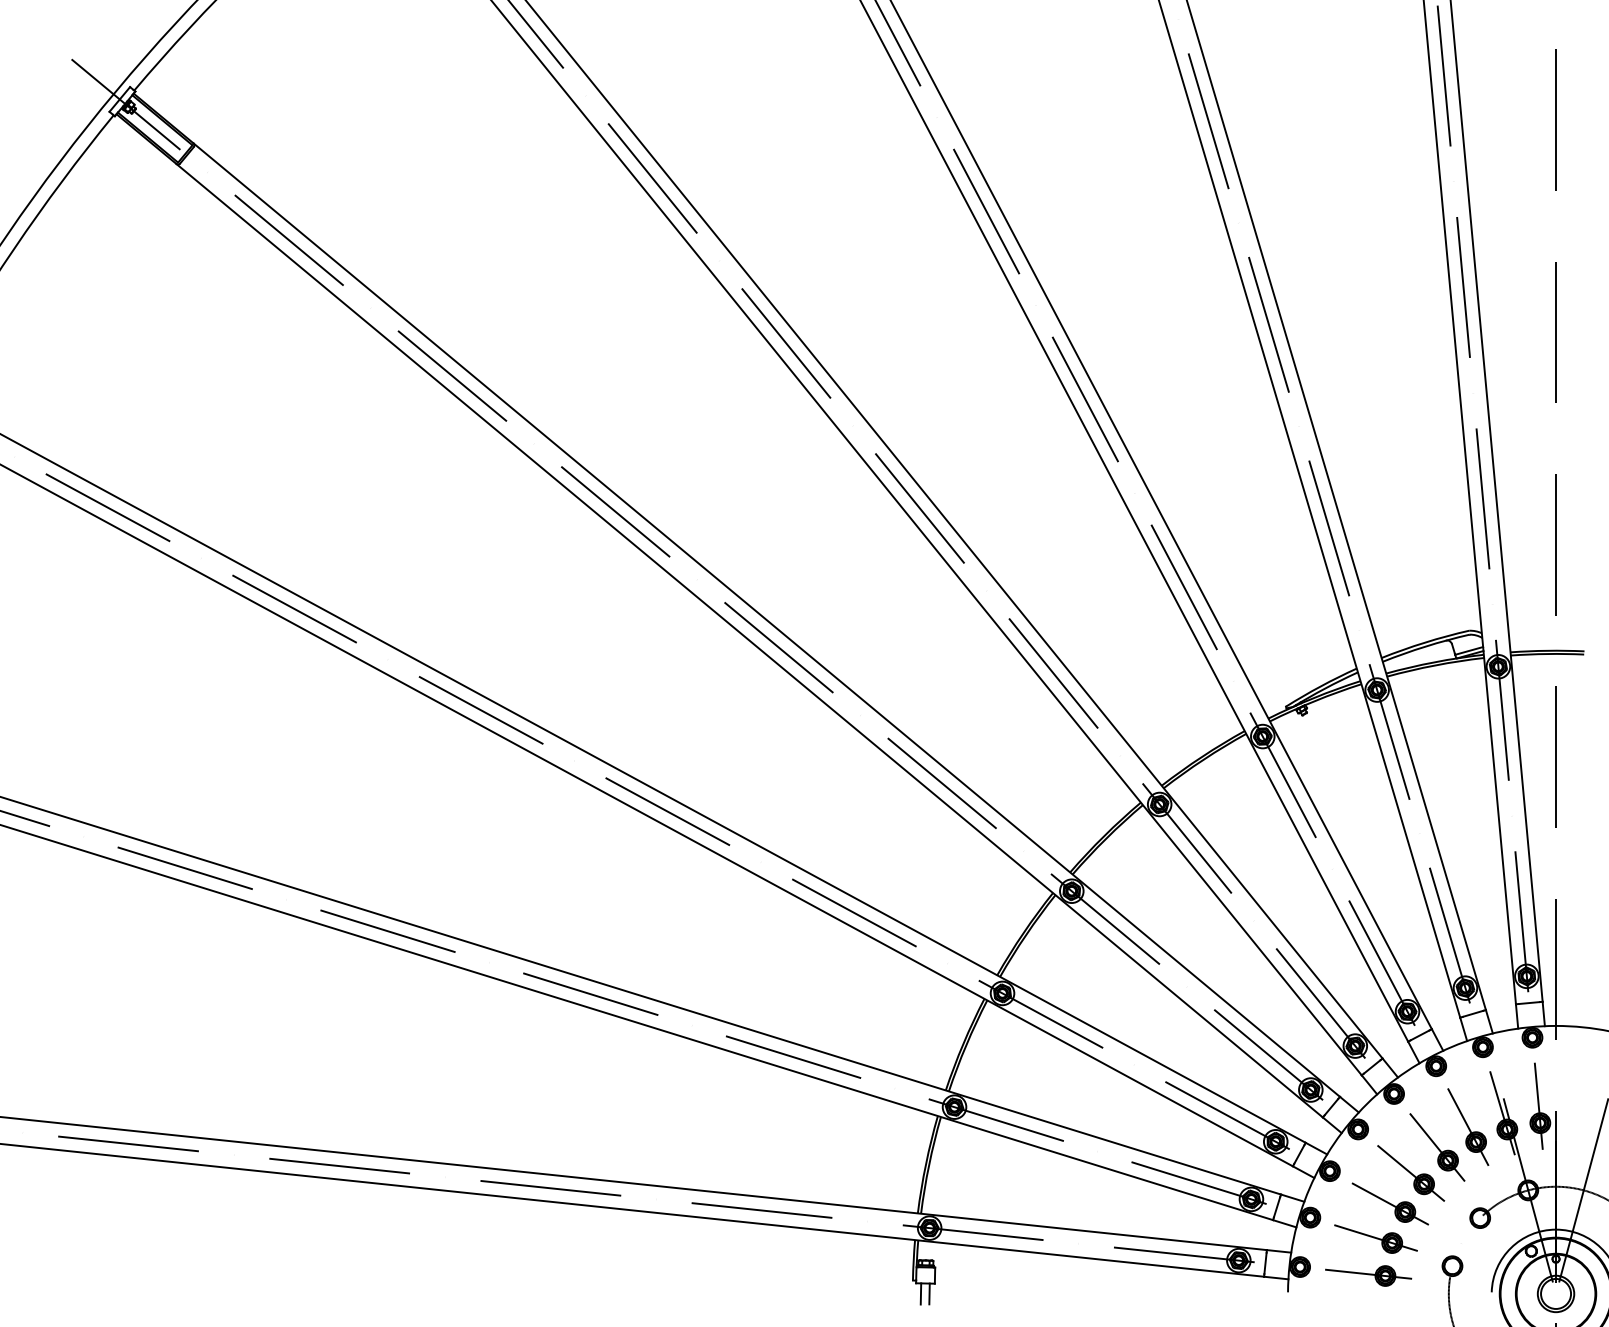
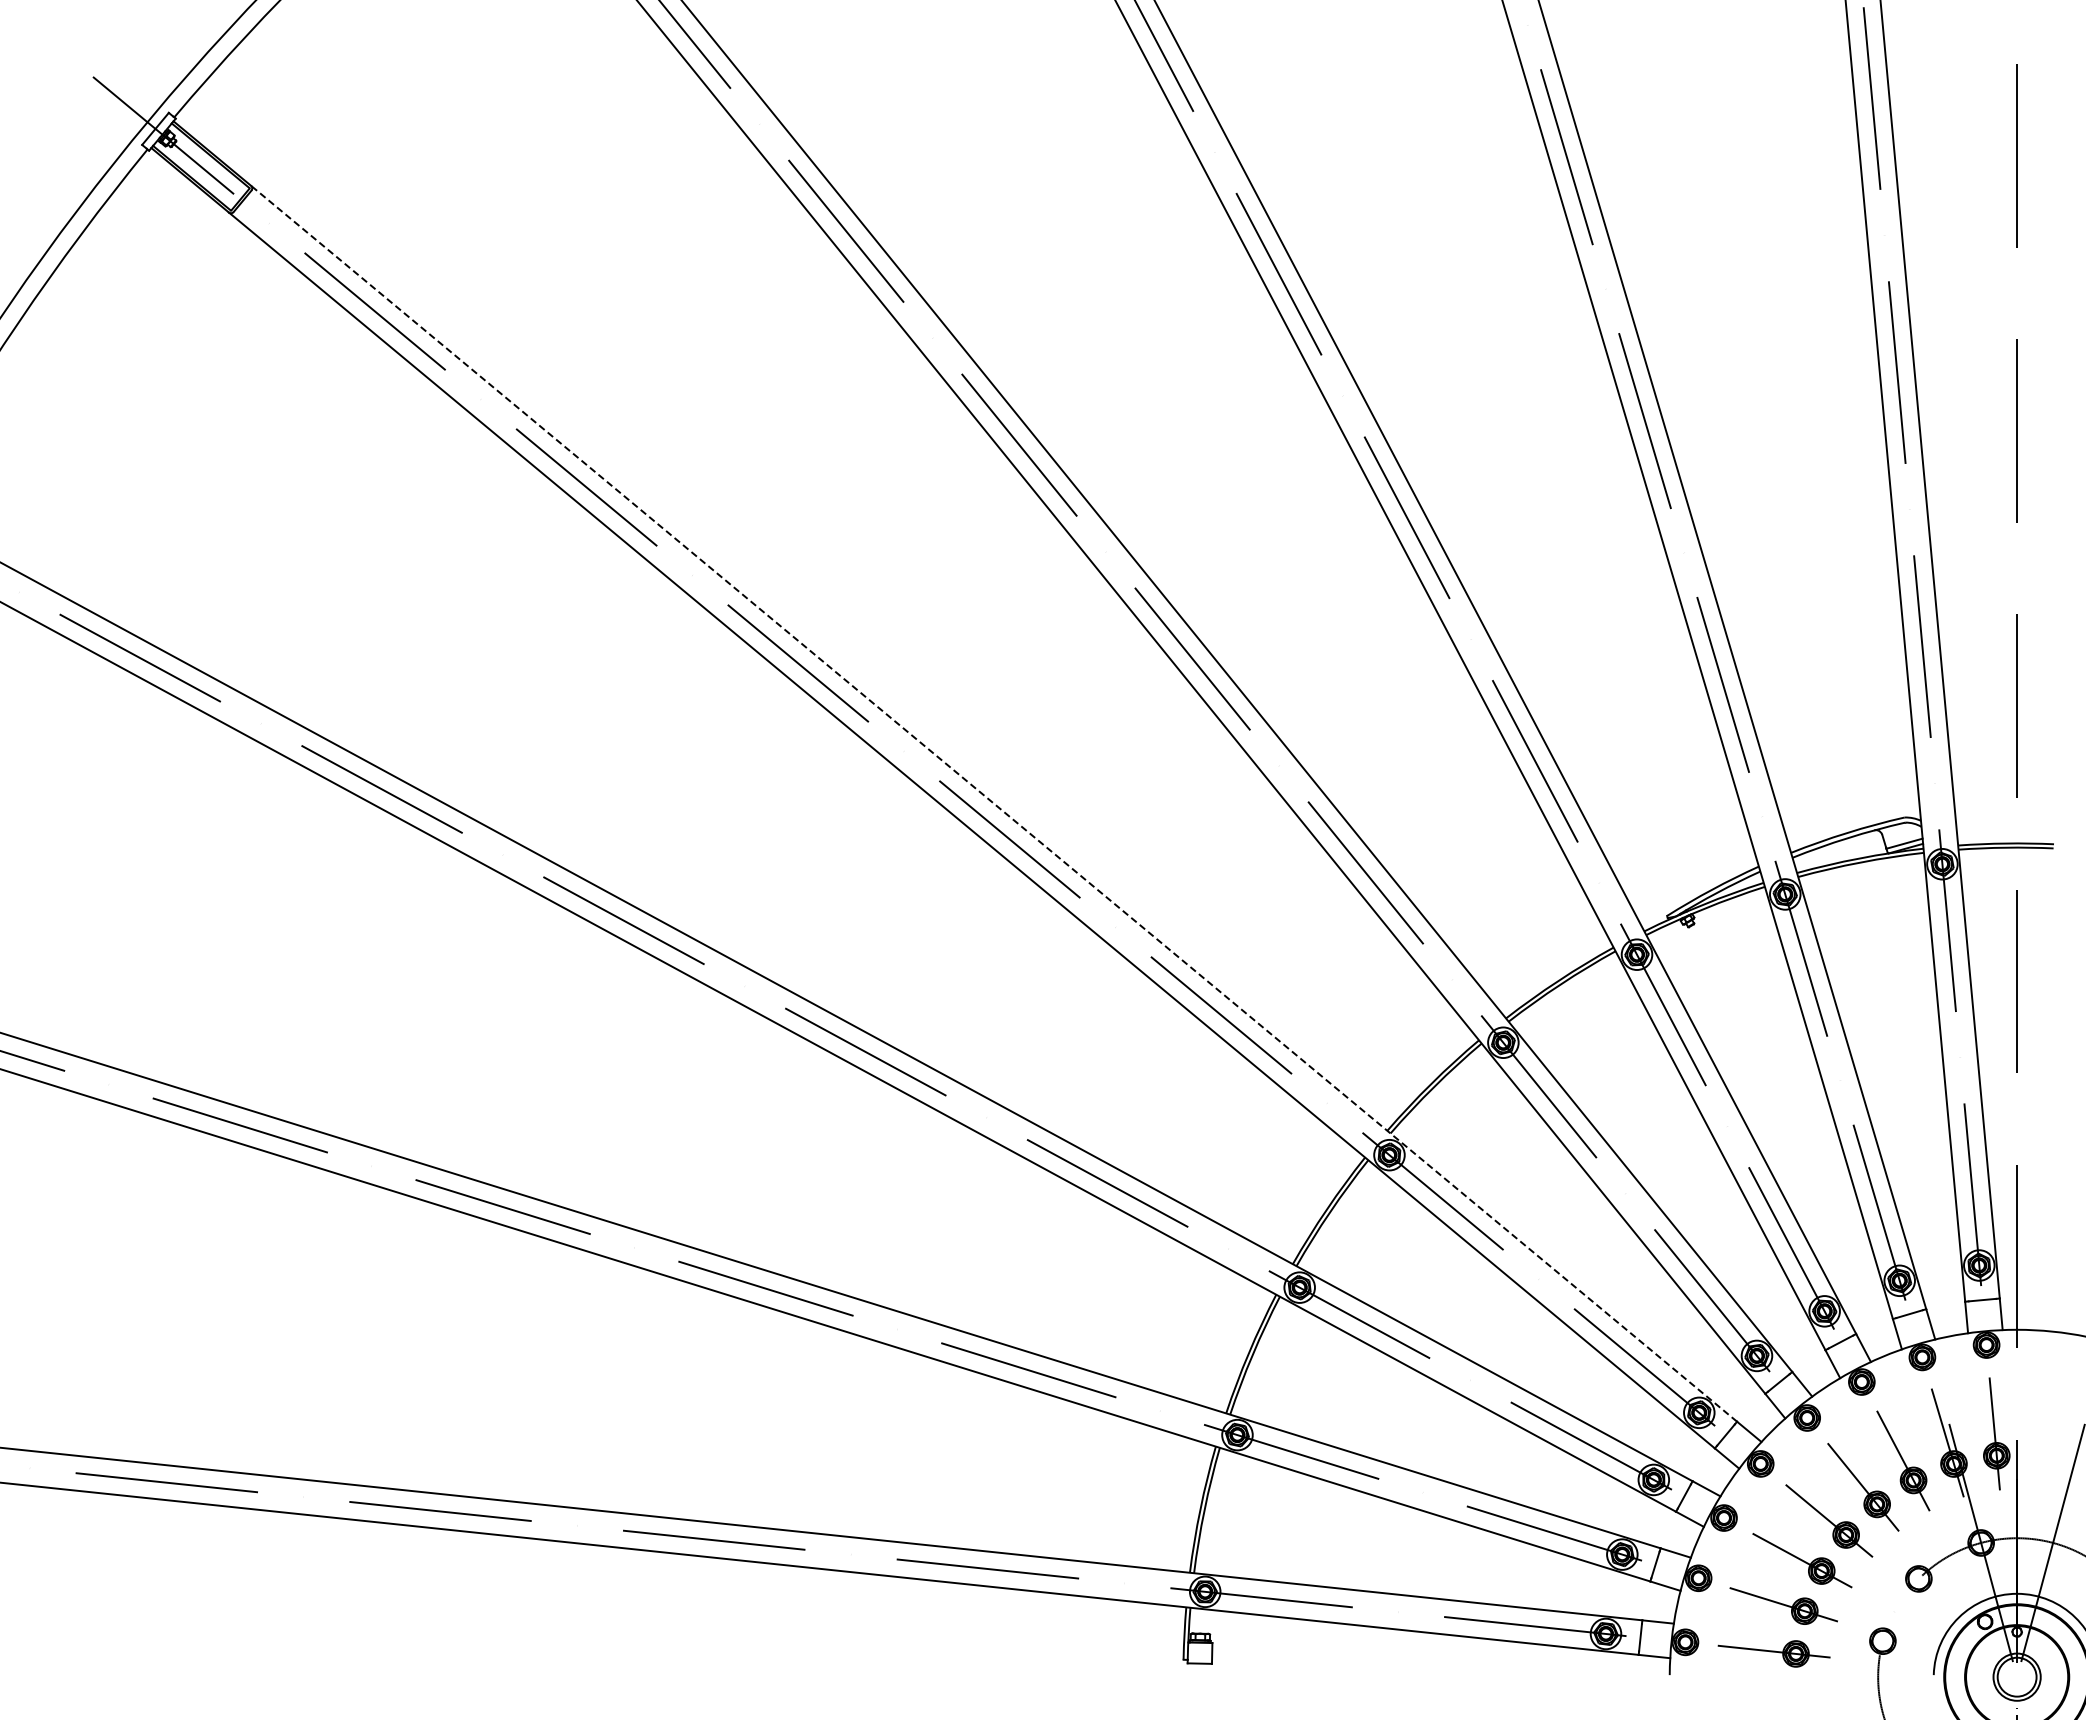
line: (766, 619) -> (993, 803), solid -> dashed
line: (920, 1293) -> (1193, 1676), removed
line: (929, 1293) -> (1204, 1676), removed

